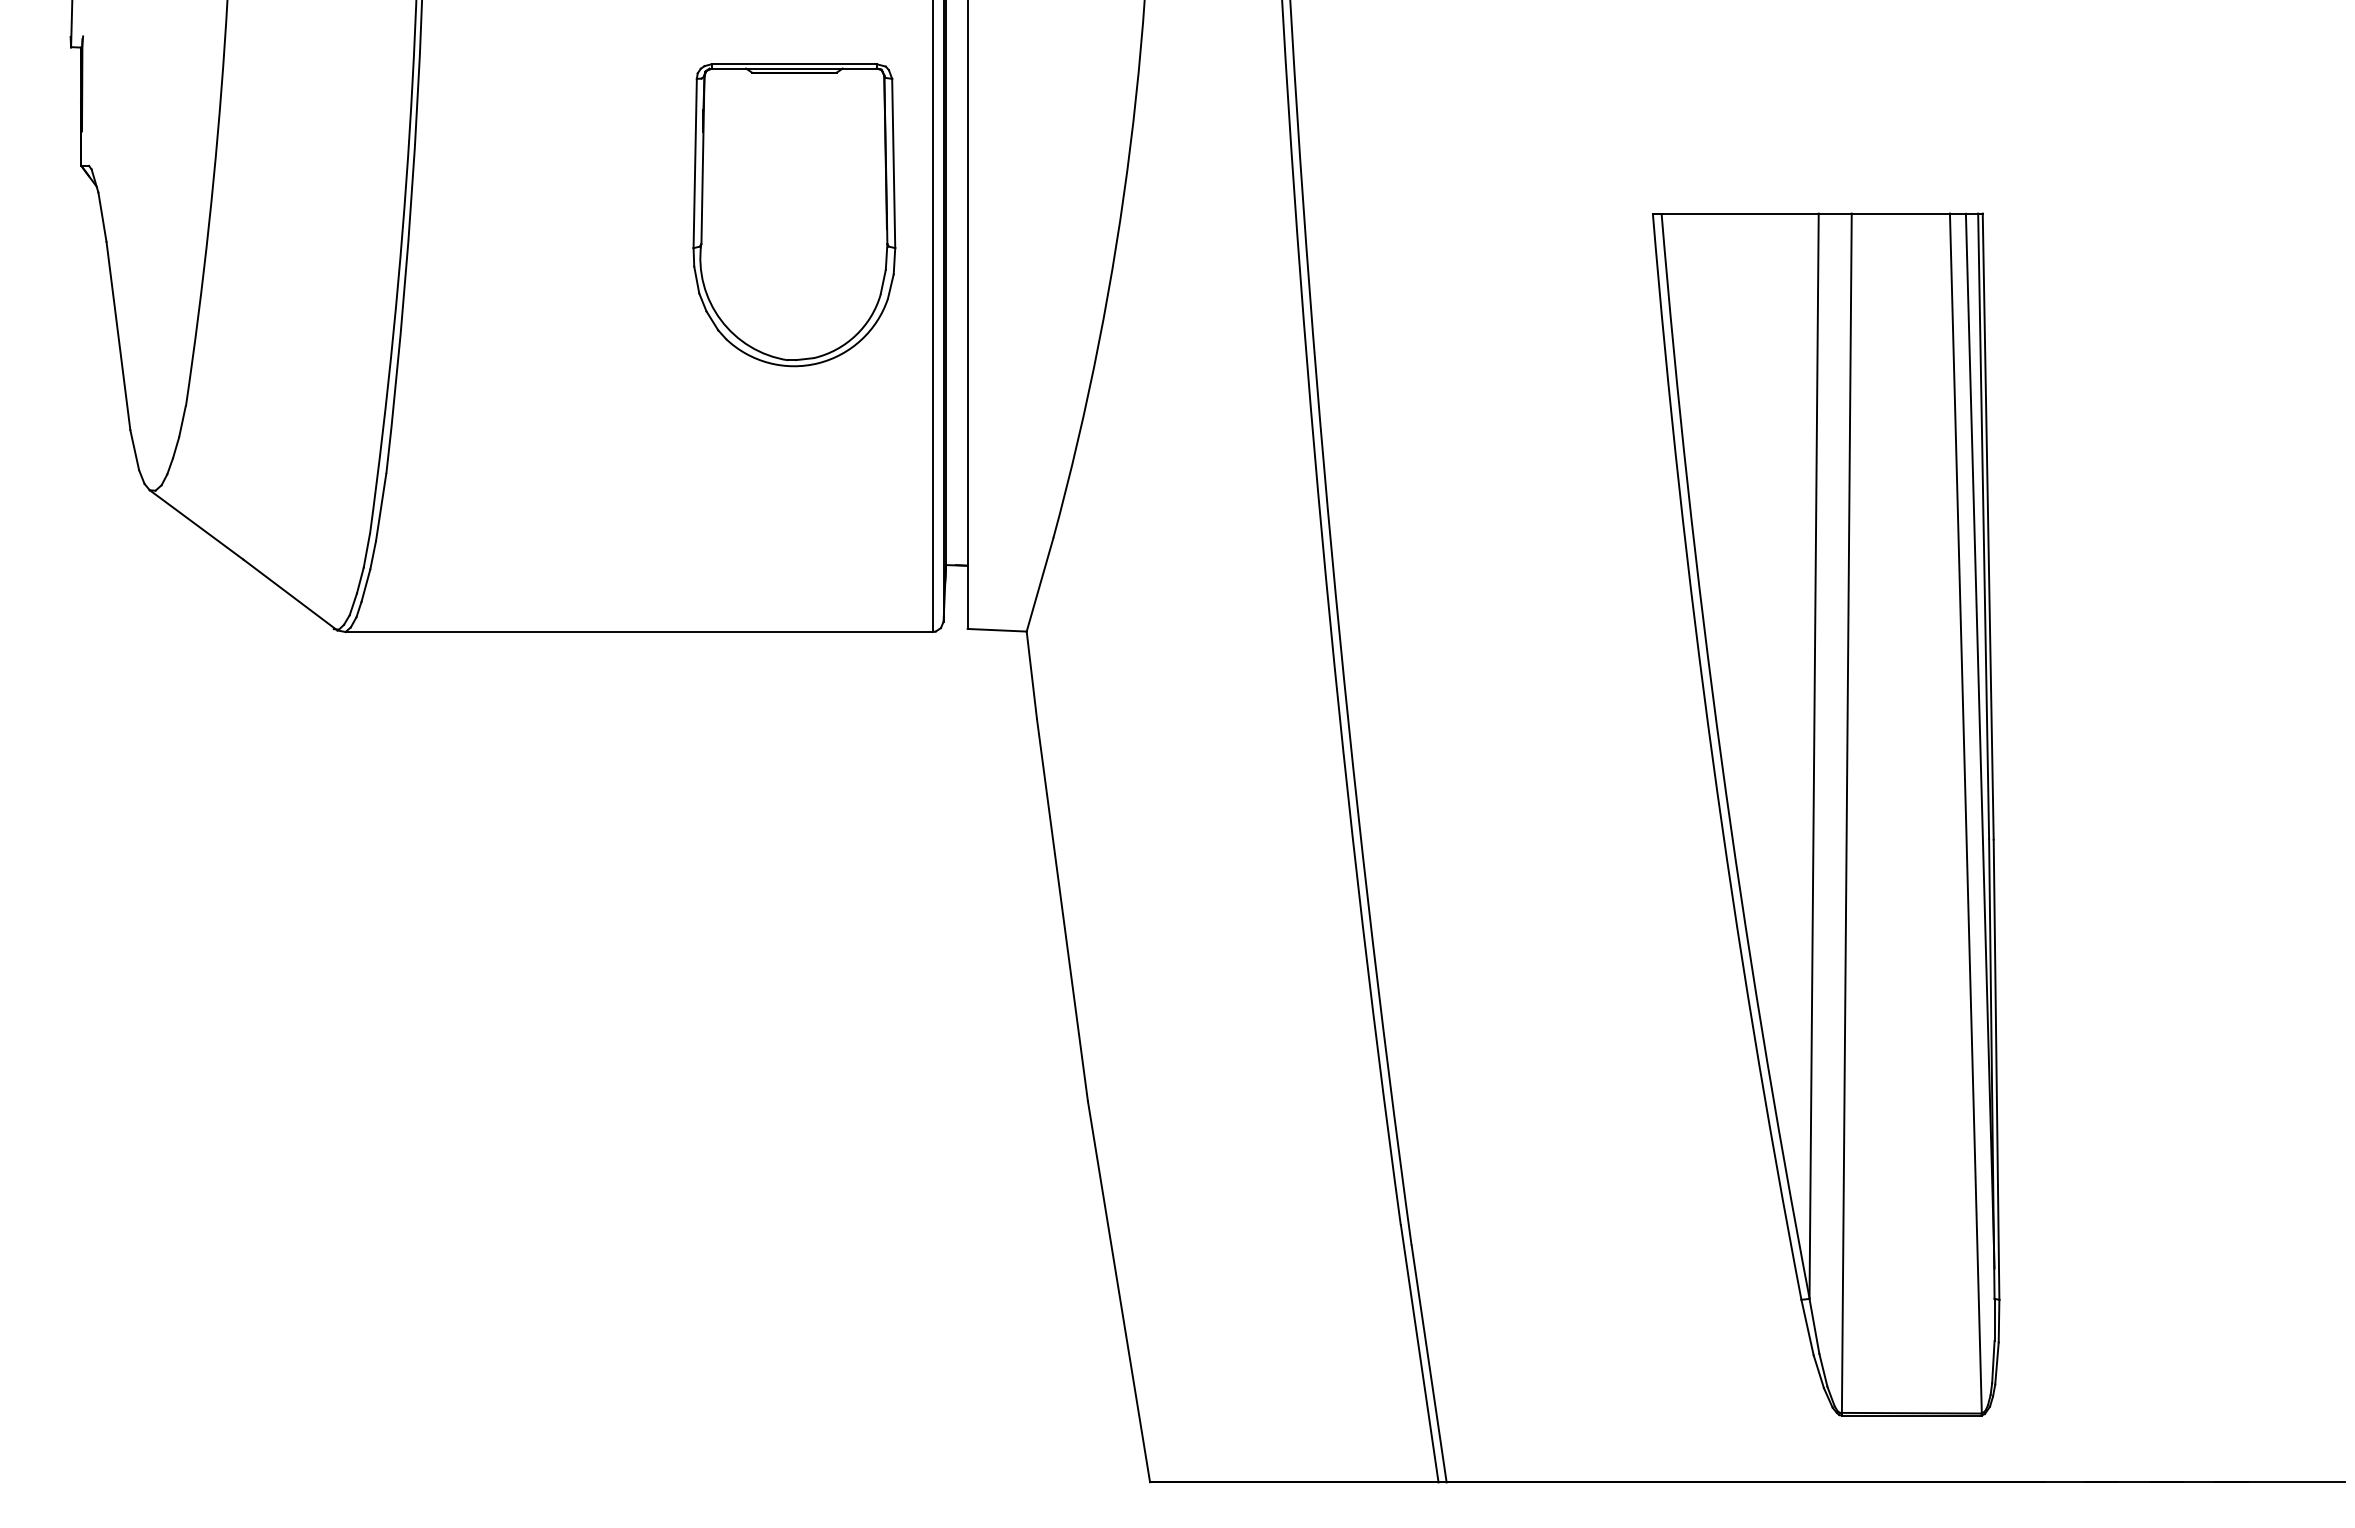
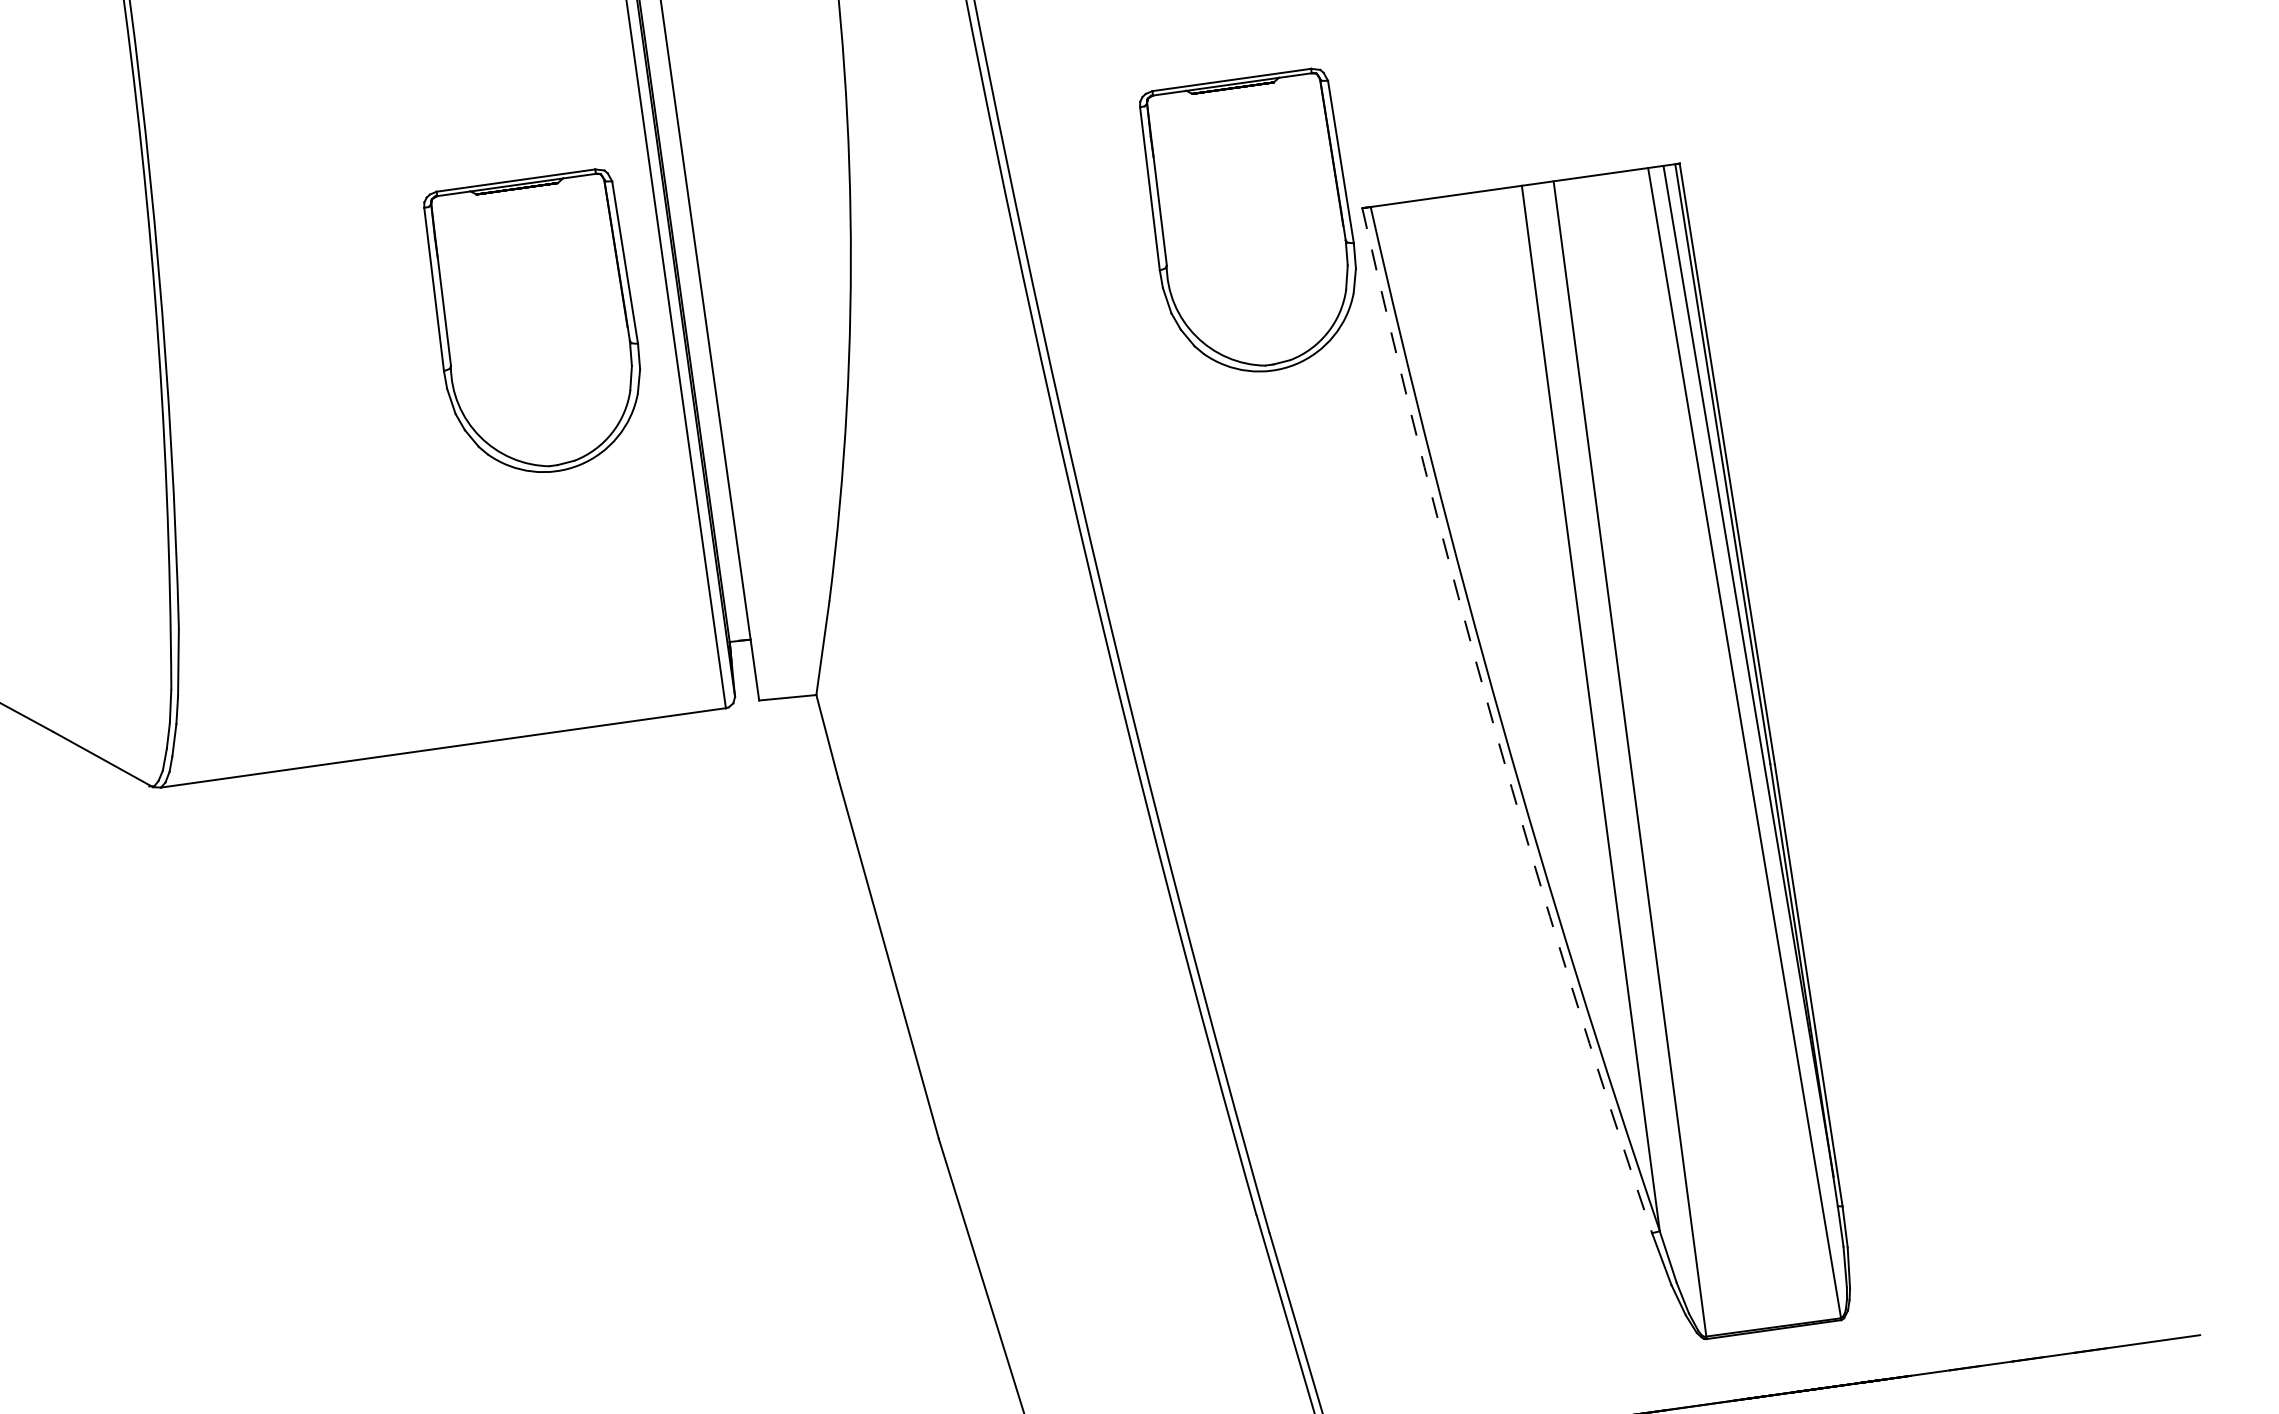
part: (1538, 215) -> (1252, 225), added
arc: (1712, 758) -> (1493, 724), solid -> dashed

